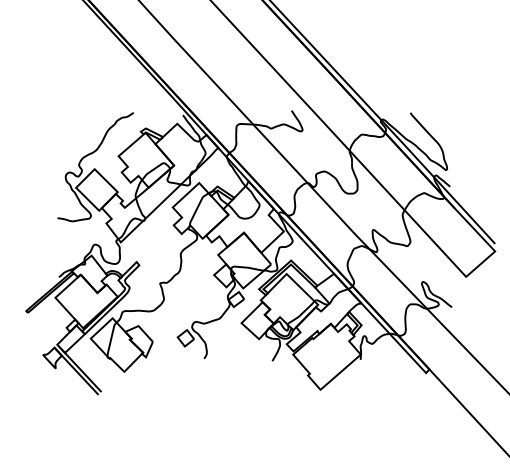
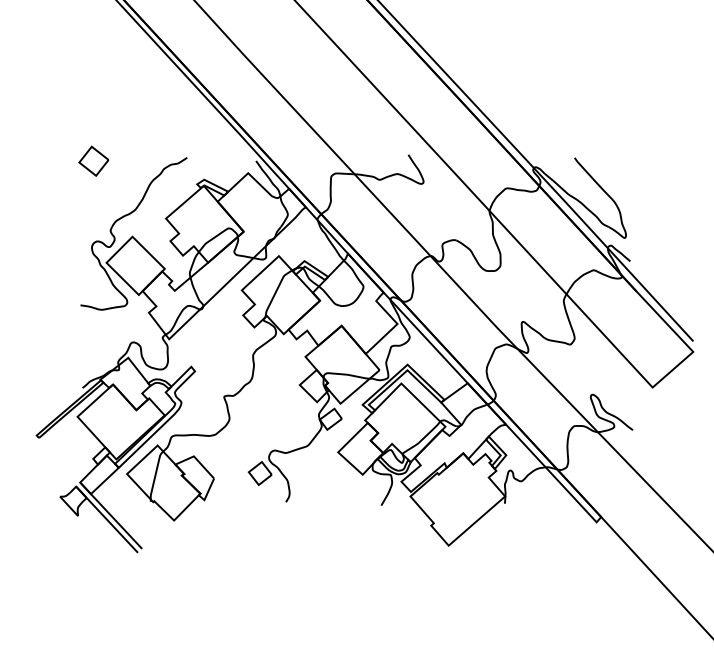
part: (66, 114) -> (93, 160), added

